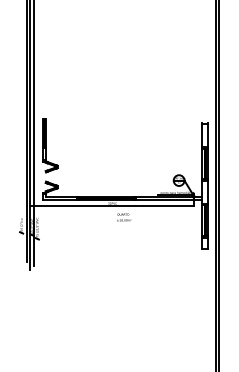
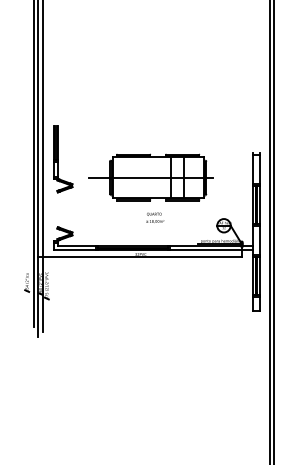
part: (120, 141) -> (150, 177), added
part: (50, 145) -> (63, 159), moved
text: (124, 217) -> (155, 217), moved

